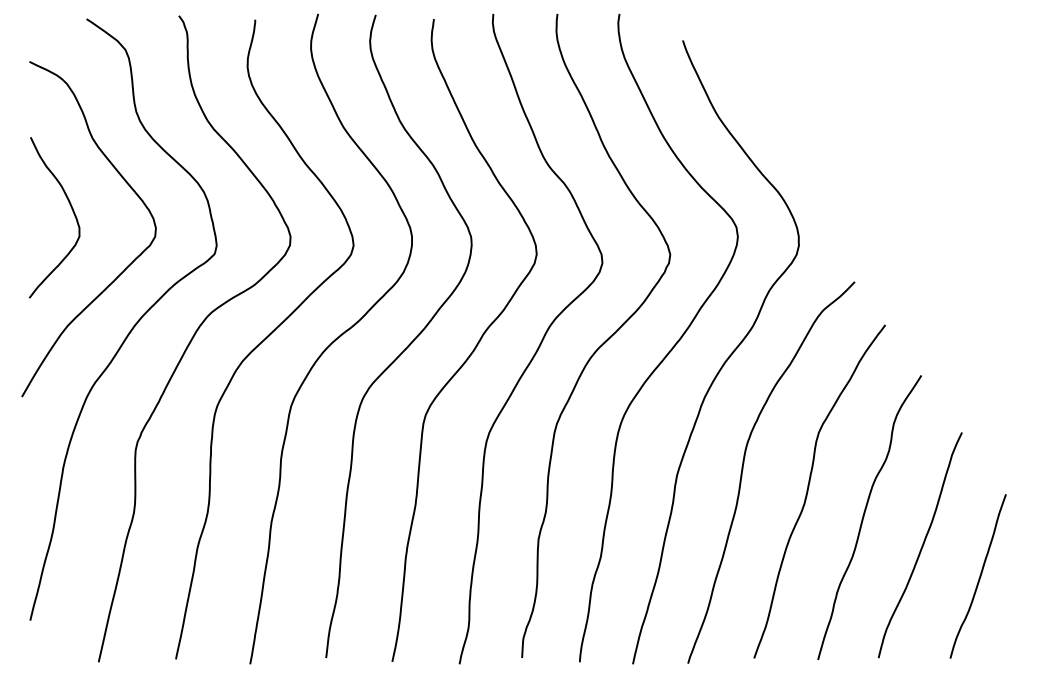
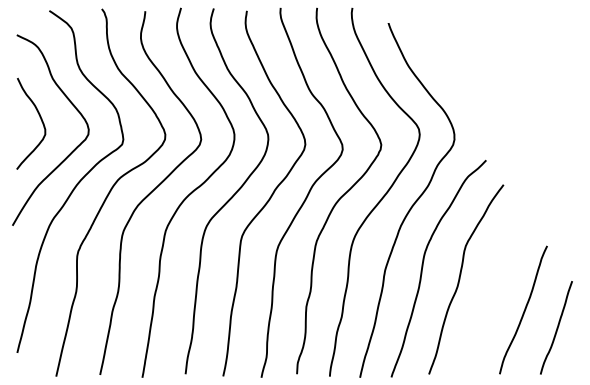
curve: (865, 516) -> (492, 293), removed

